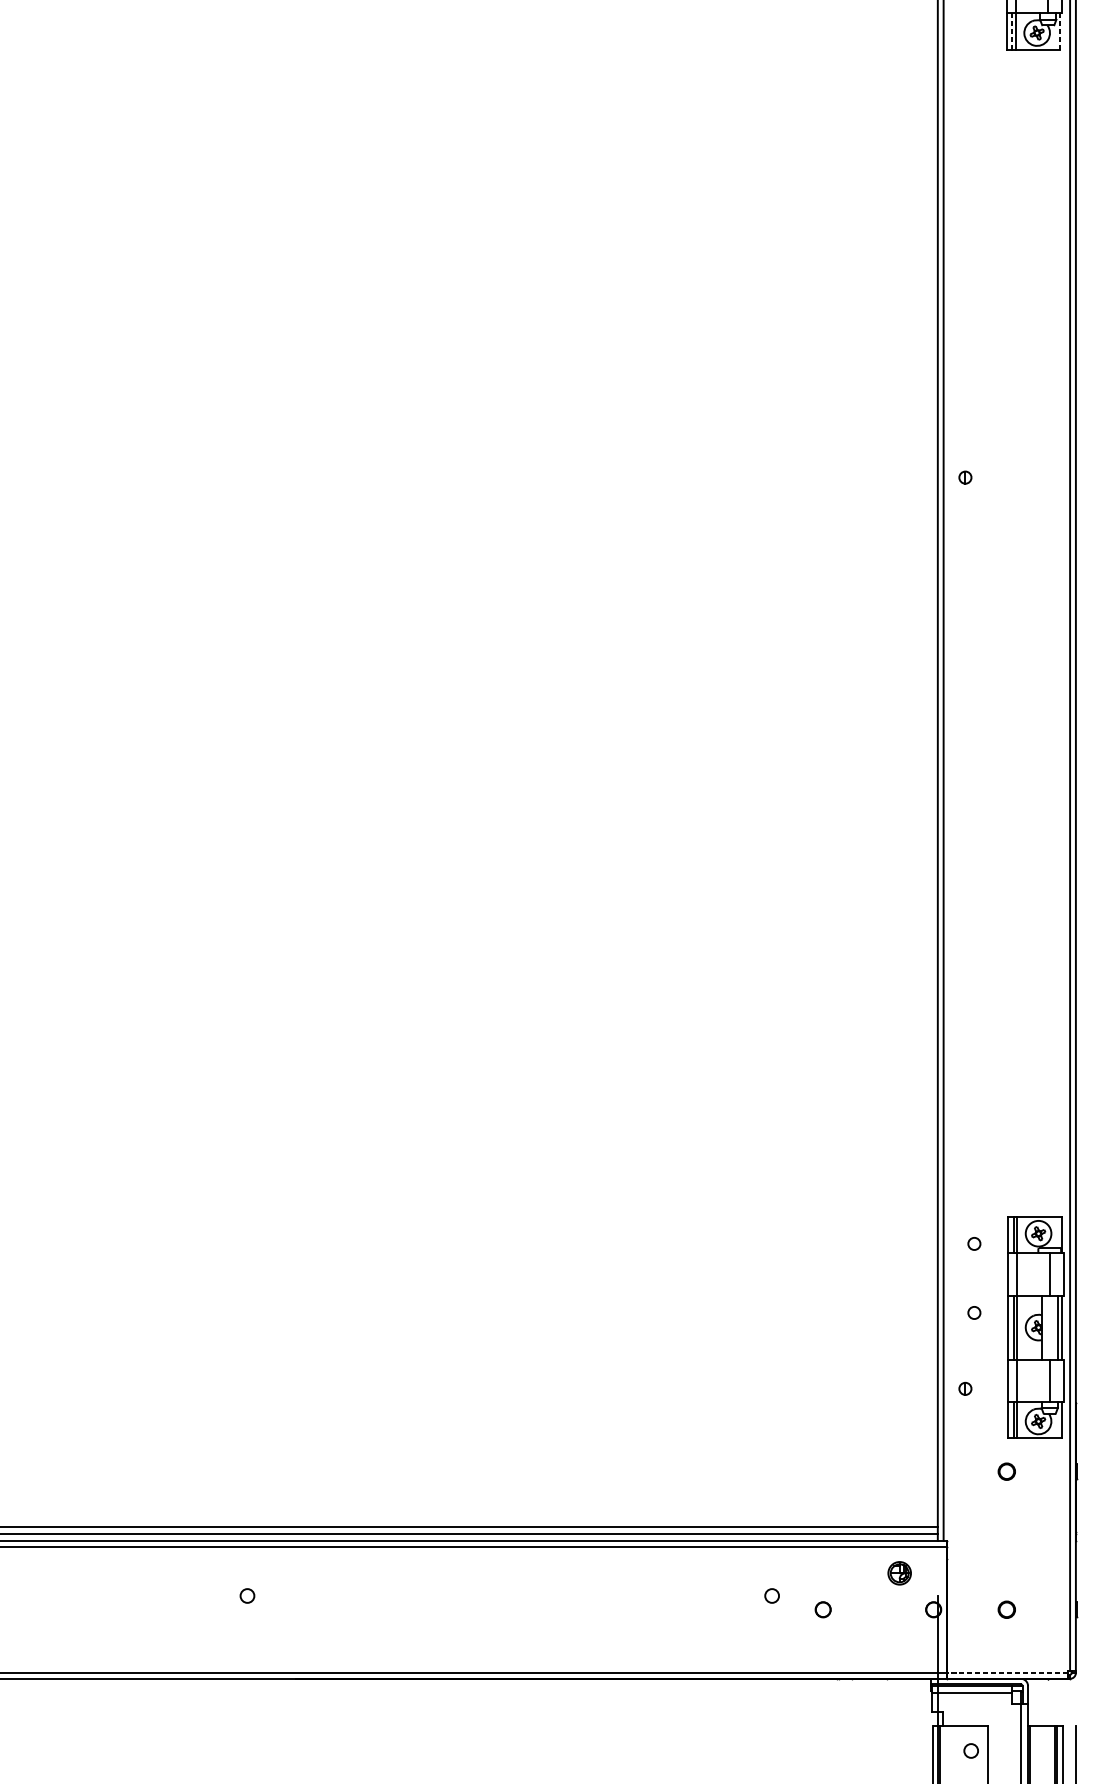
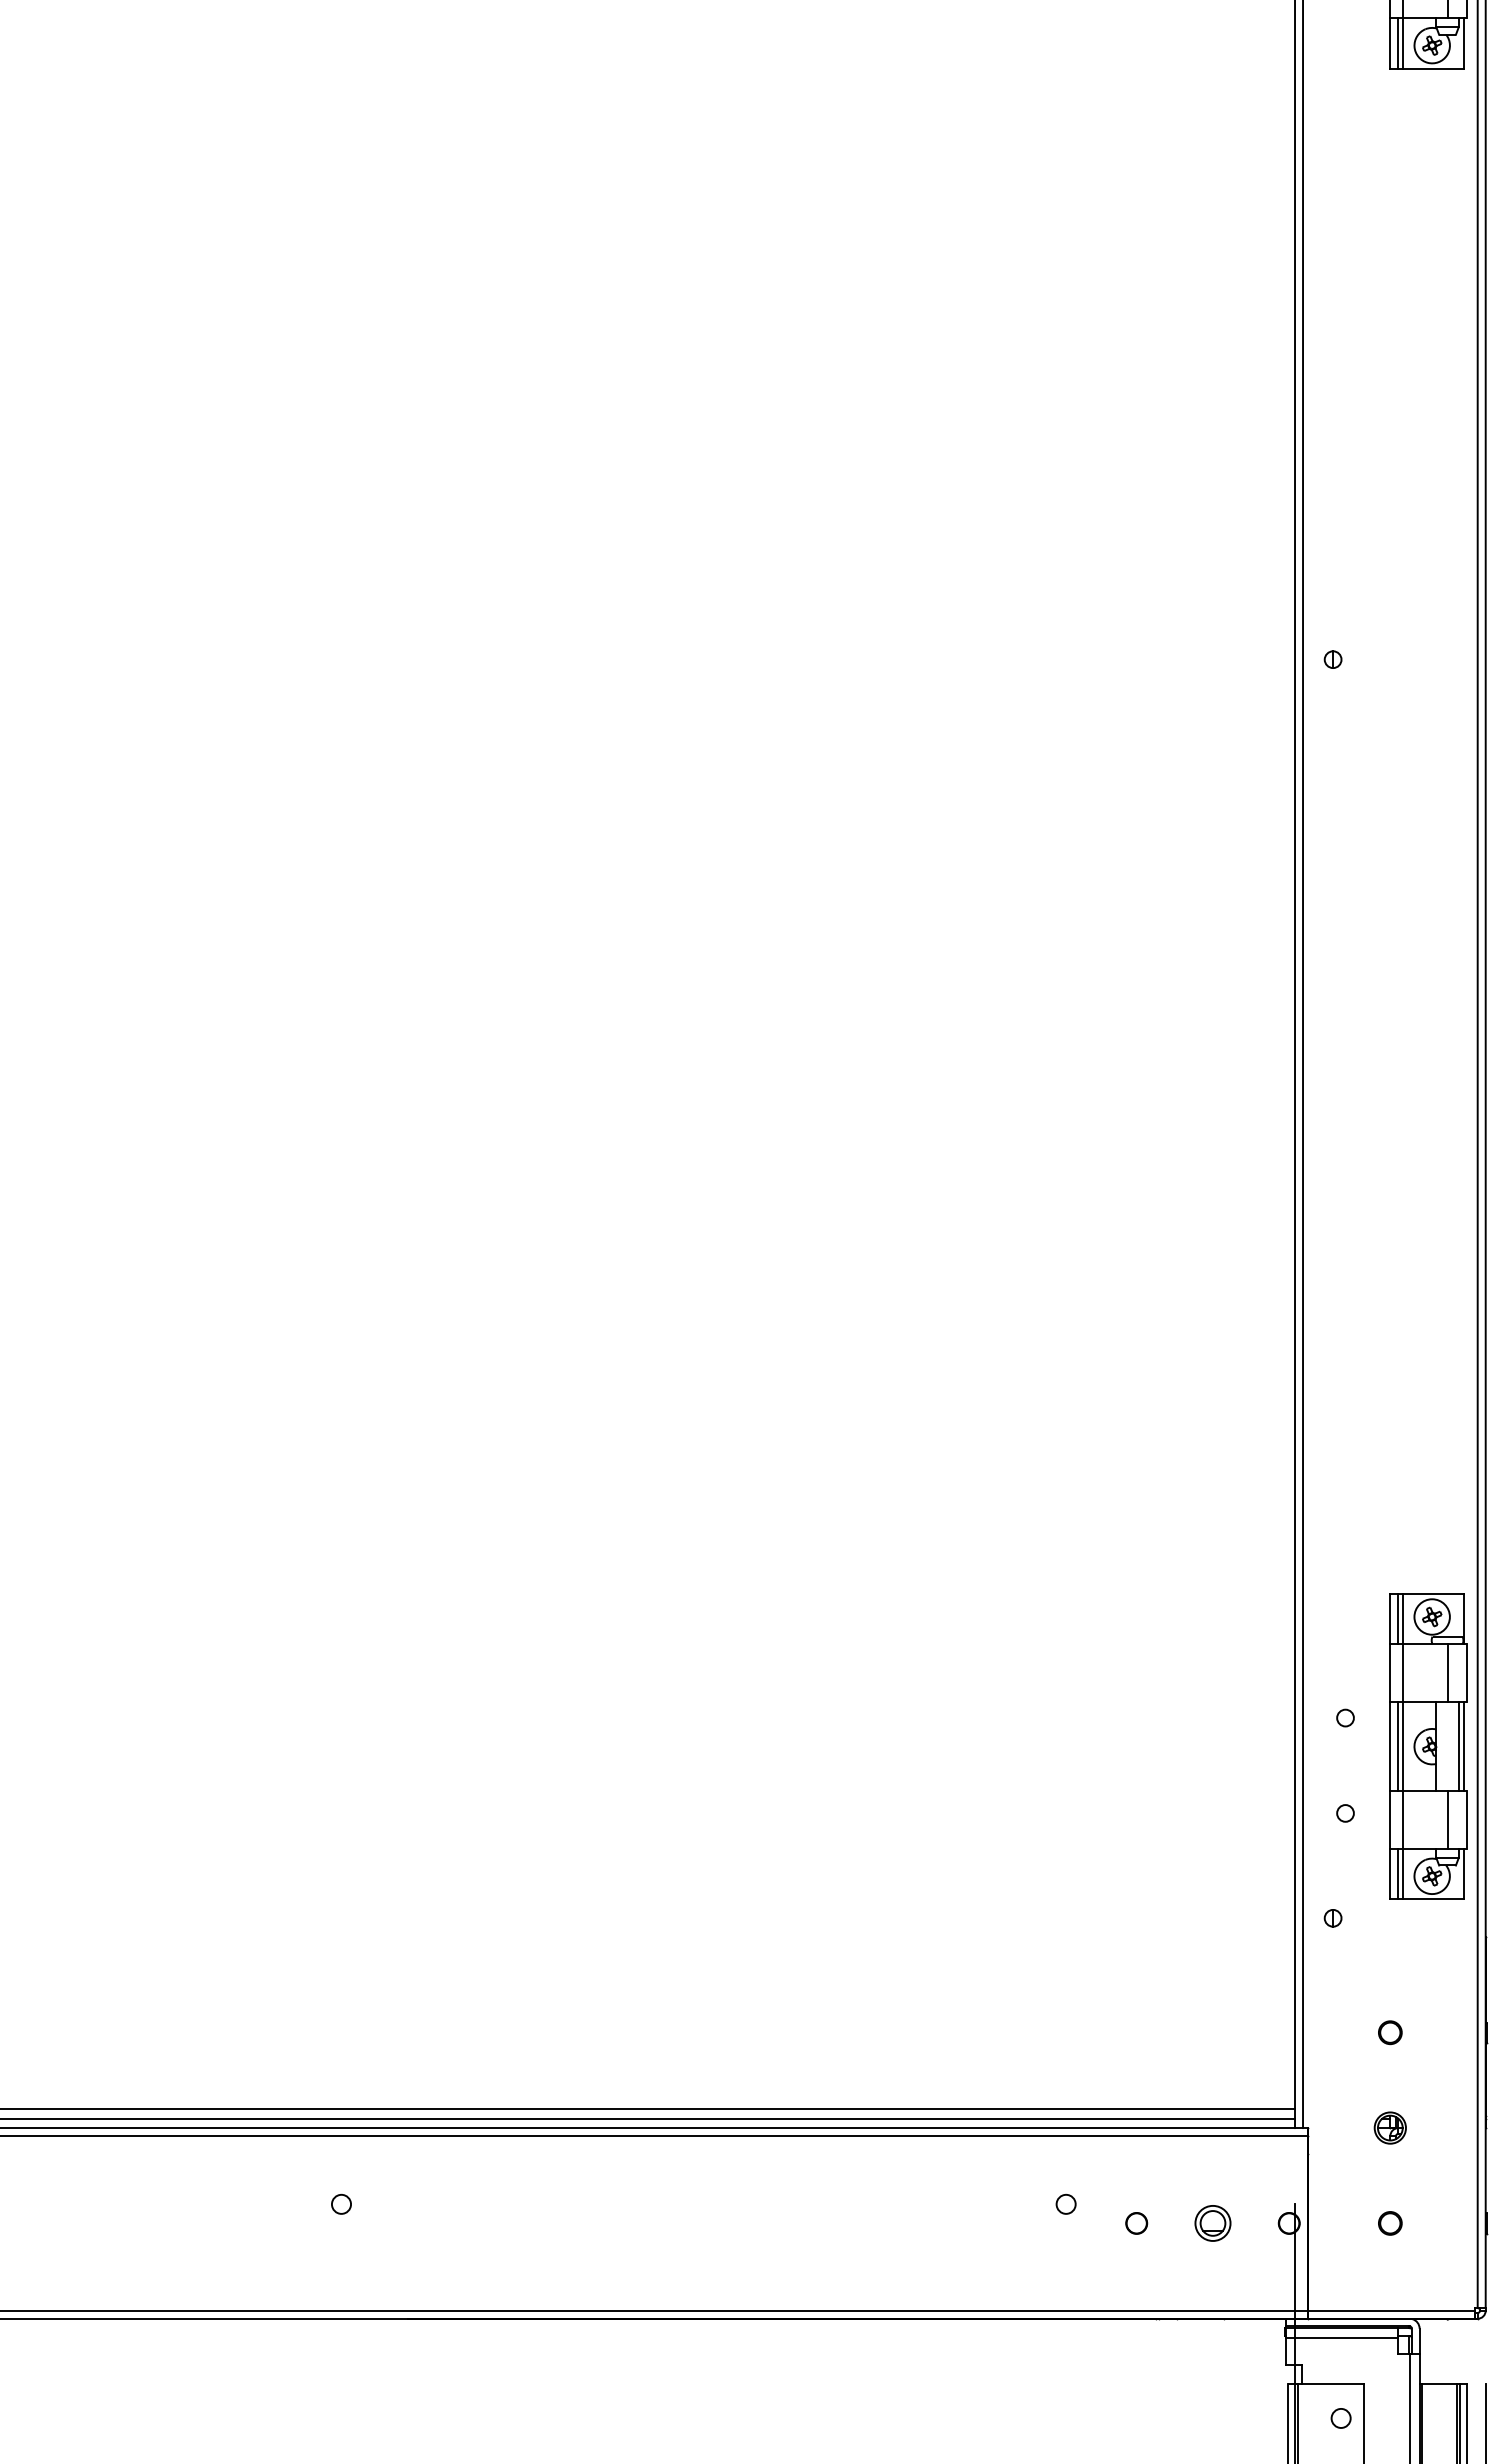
line: (1012, 30) -> (1397, 42), dashed -> solid
line: (1059, 30) -> (1463, 42), dashed -> solid
part: (1035, 1327) -> (1428, 1746), moved
part: (899, 1572) -> (1389, 2127), moved
part: (878, 1609) -> (1212, 2223), added
line: (1007, 1672) -> (1391, 2310), dashed -> solid

